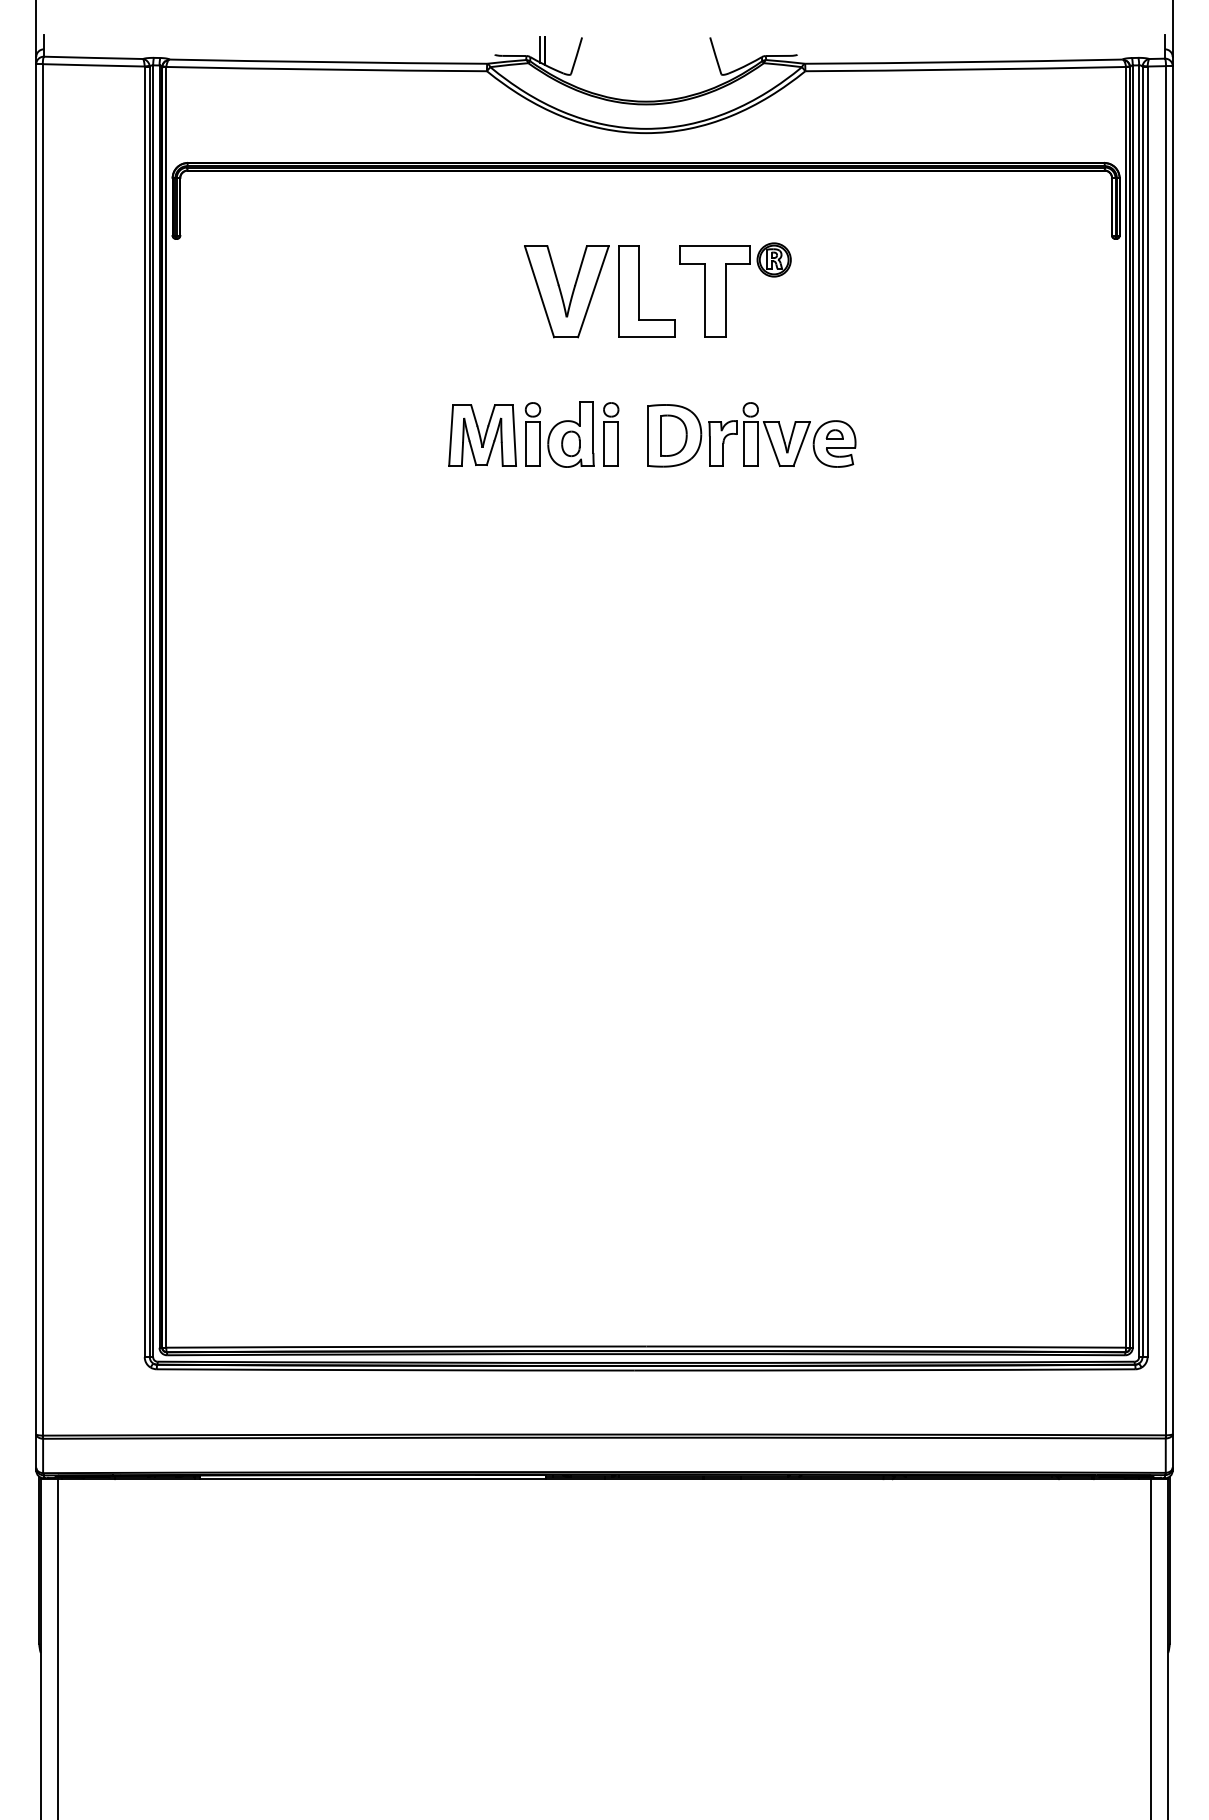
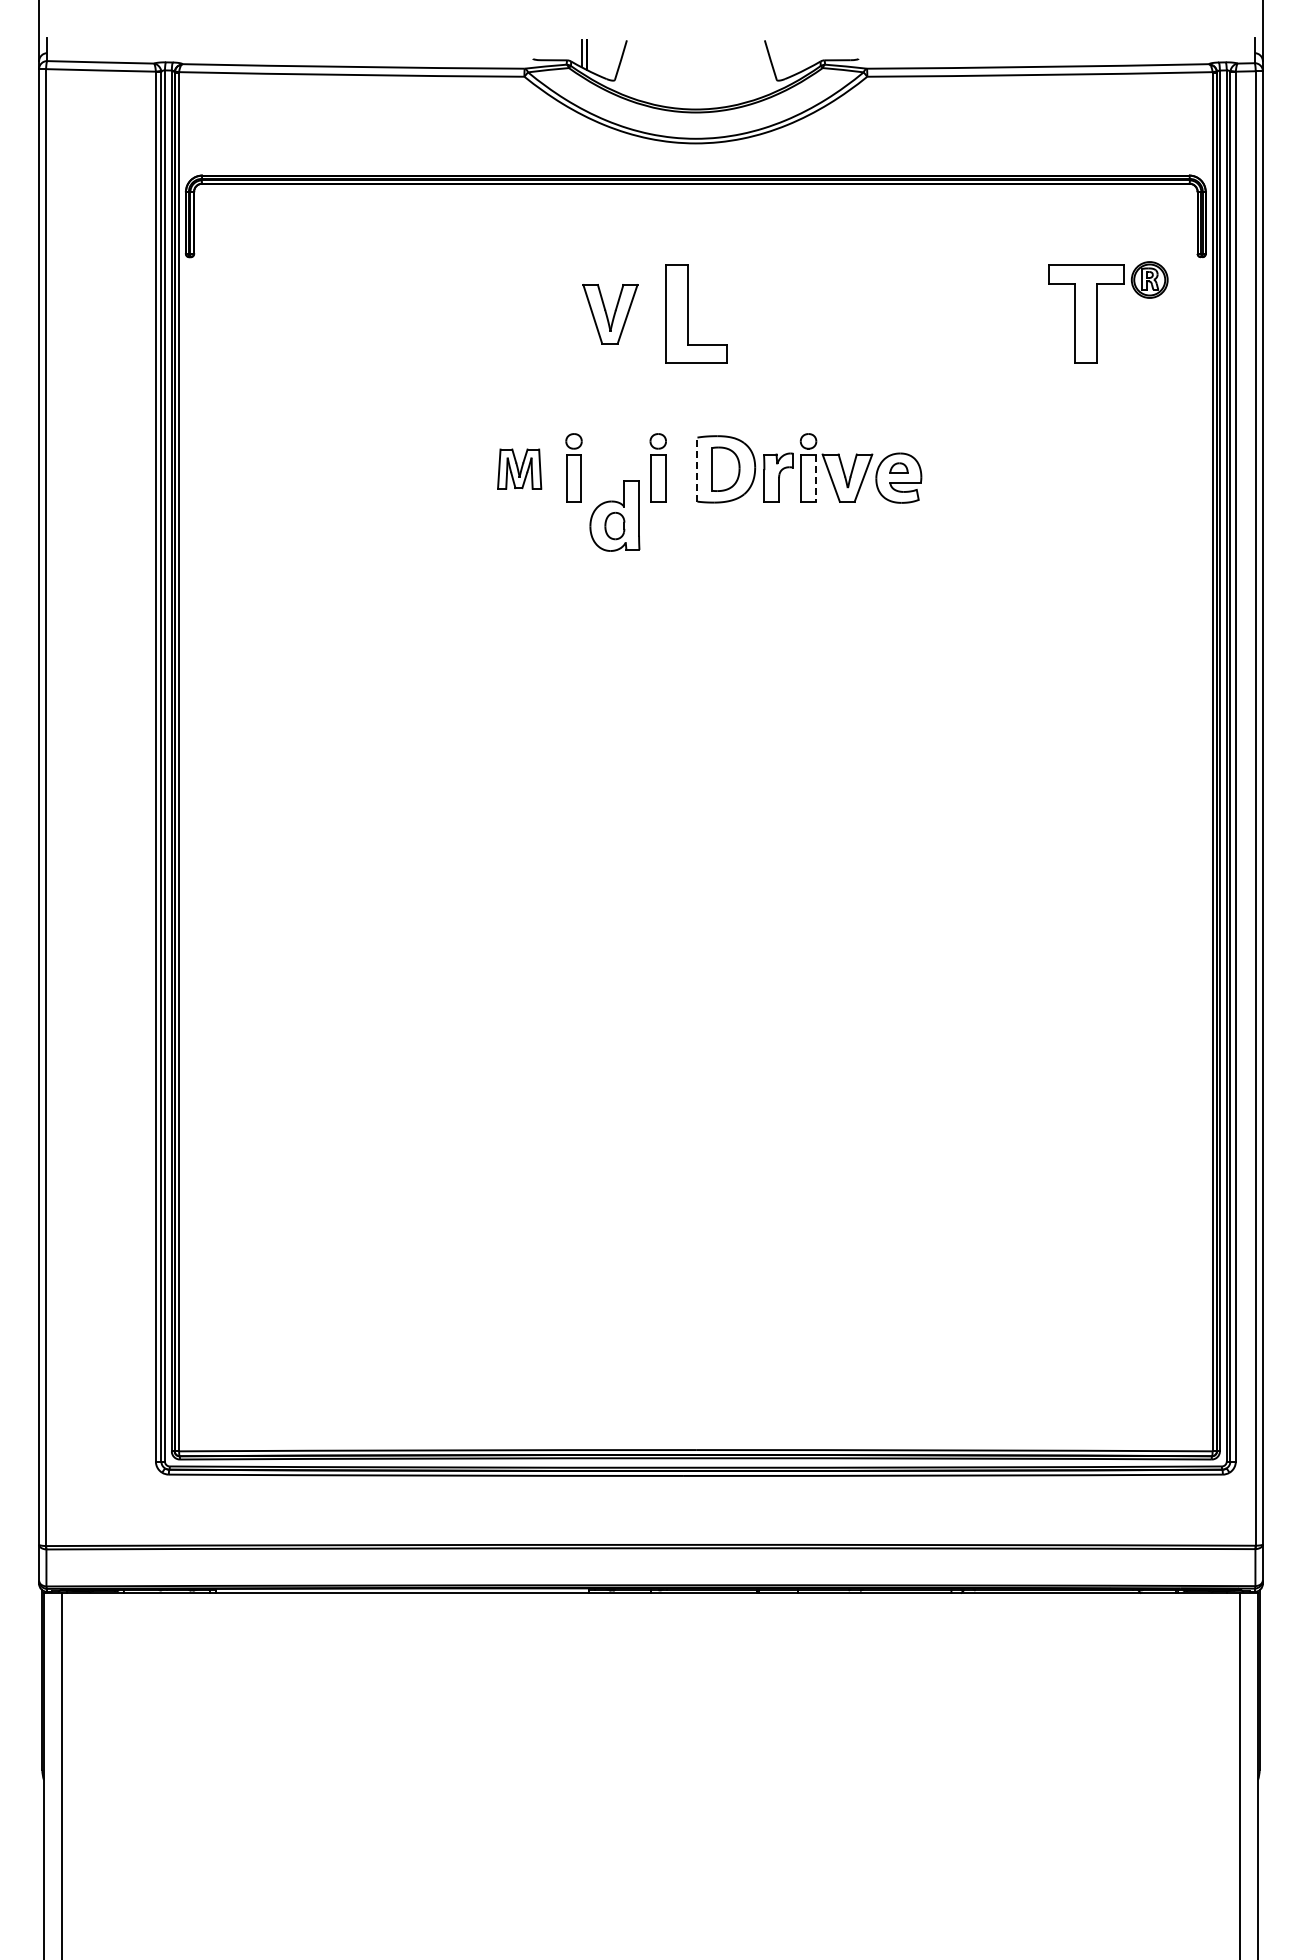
part: (725, 290) -> (1097, 312), moved
part: (566, 292) -> (610, 314), size x0.6
part: (570, 434) -> (614, 515), moved
part: (482, 435) -> (519, 468), size x0.6
line: (647, 435) -> (697, 469), solid -> dashed
line: (757, 444) -> (815, 478), solid -> dashed

